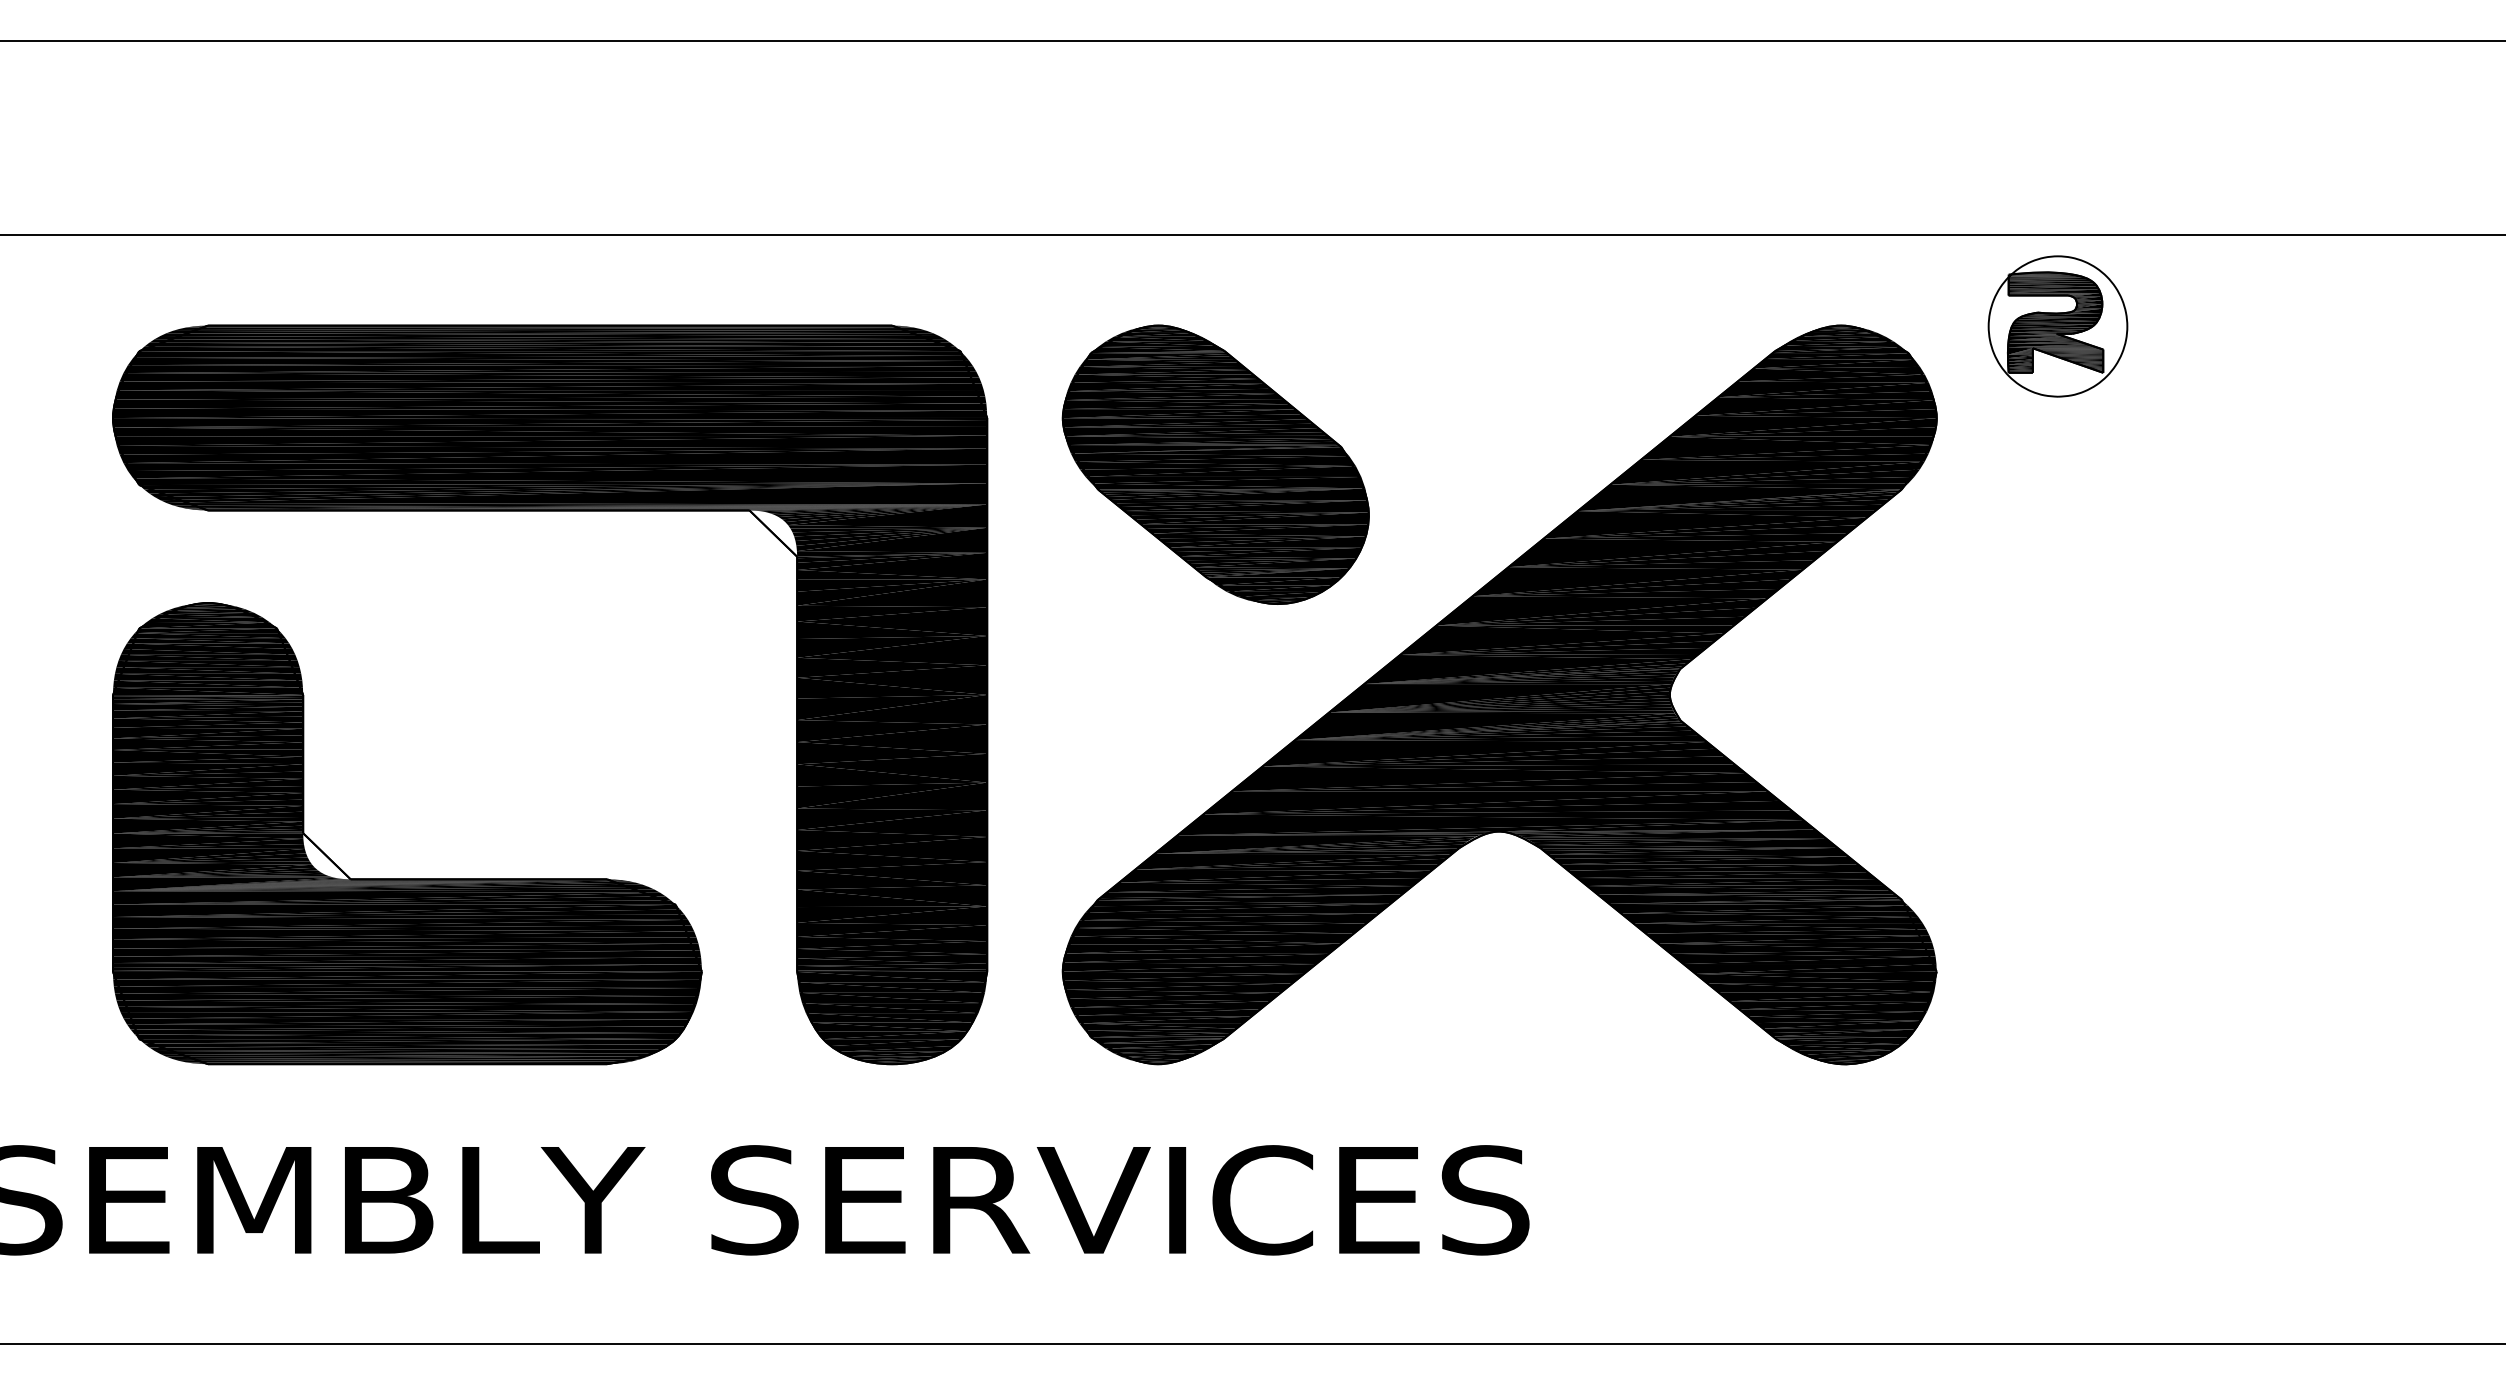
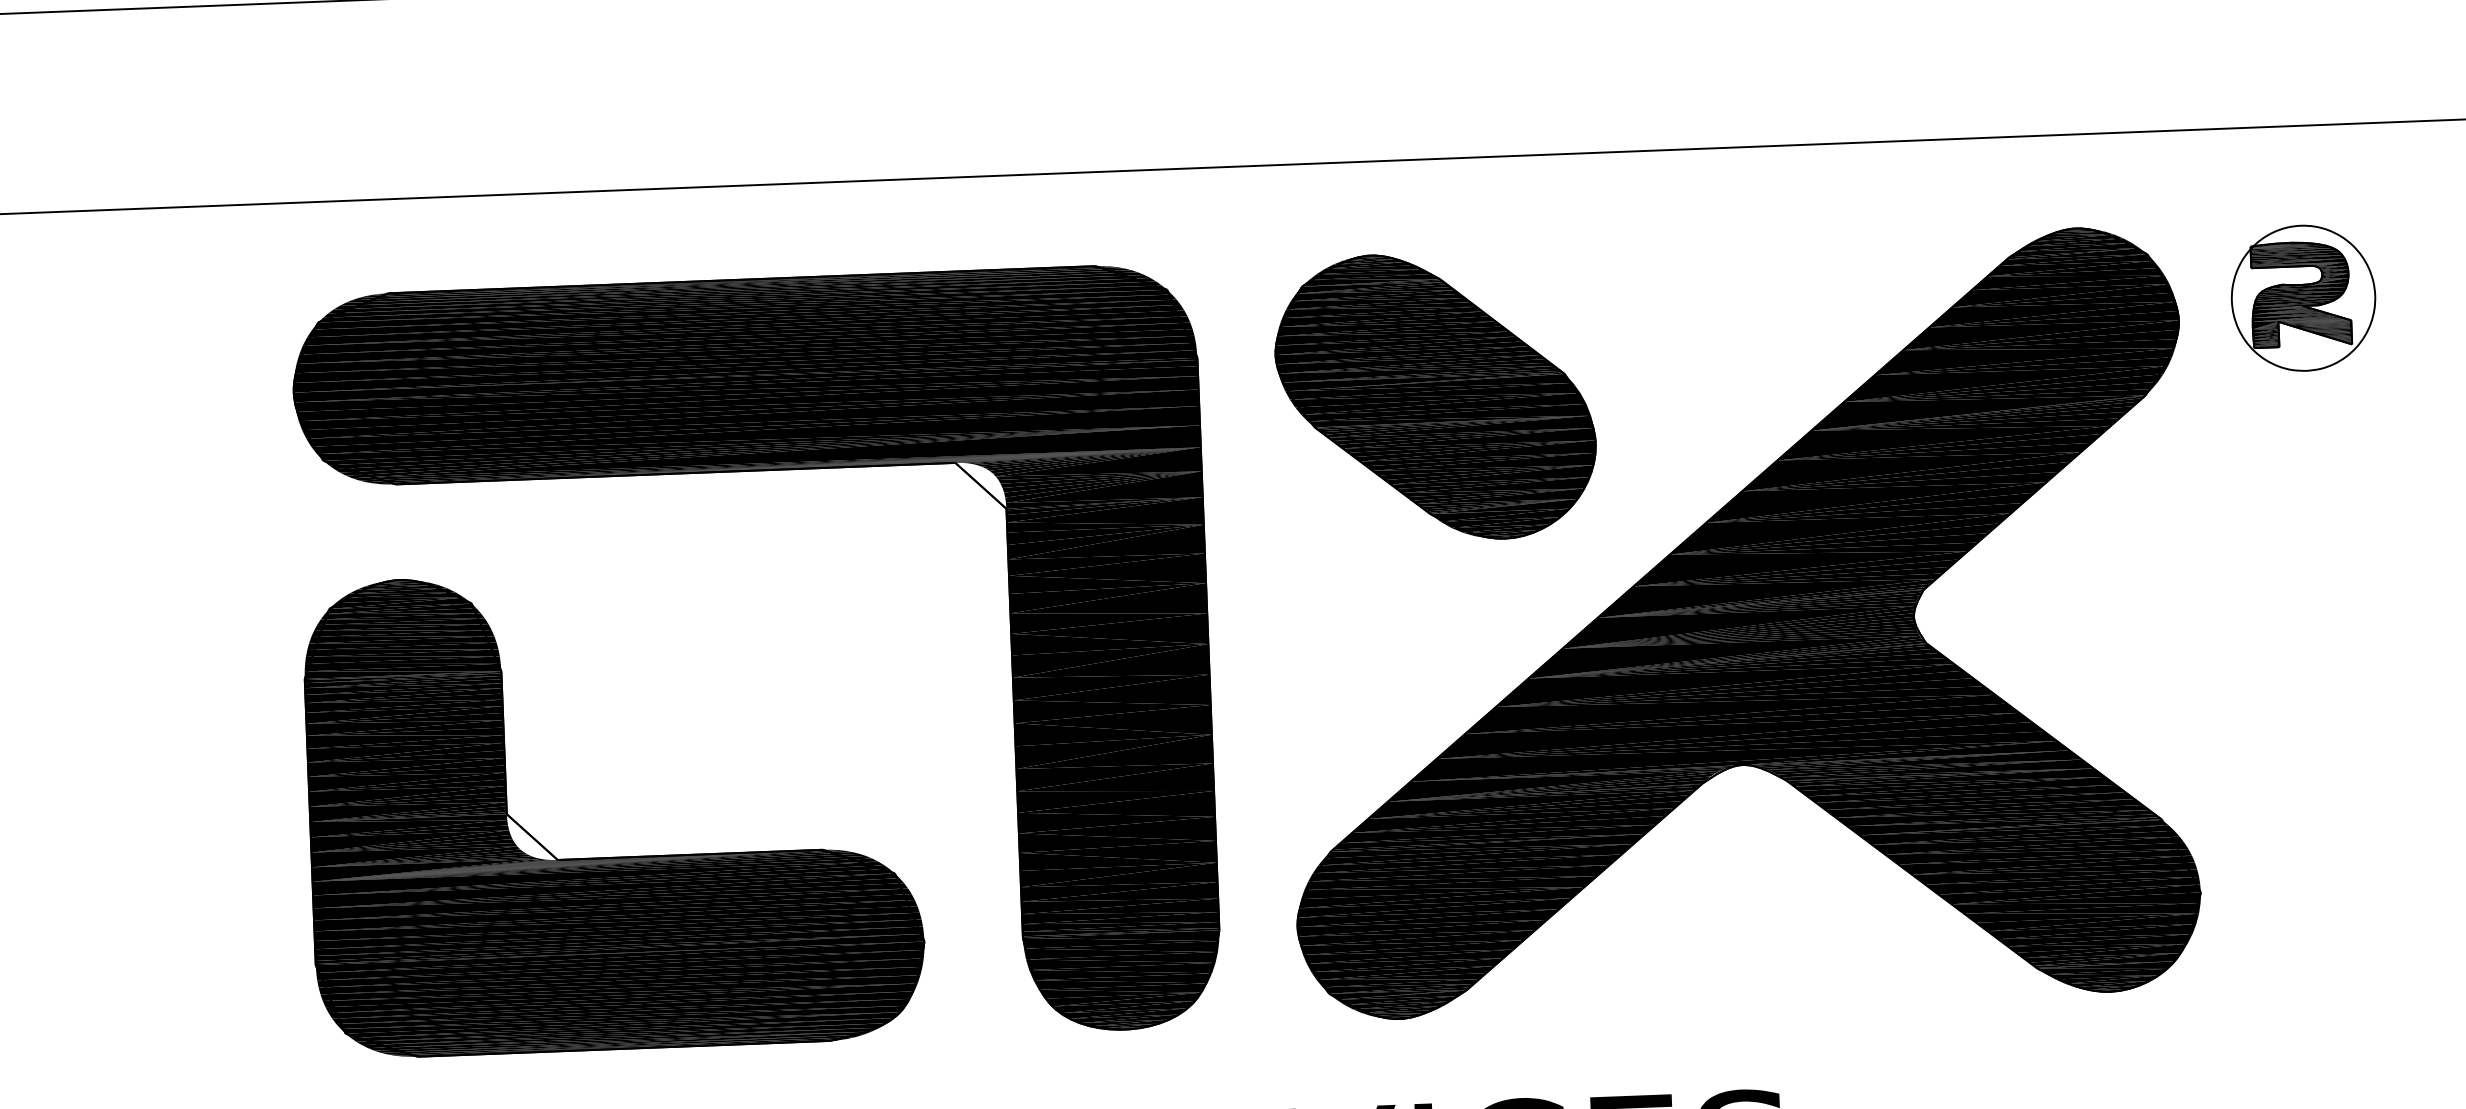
part: (2057, 326) -> (2303, 298), moved

